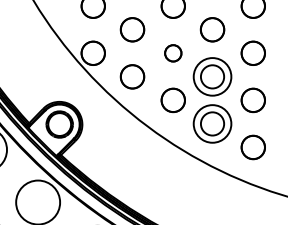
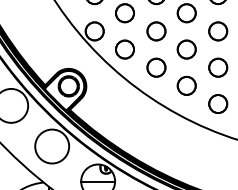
circle: (173, 53) -> (156, 31), size x1.43
circle: (212, 76) -> (186, 49), size x0.62
circle: (212, 123) -> (186, 85), size x0.62

